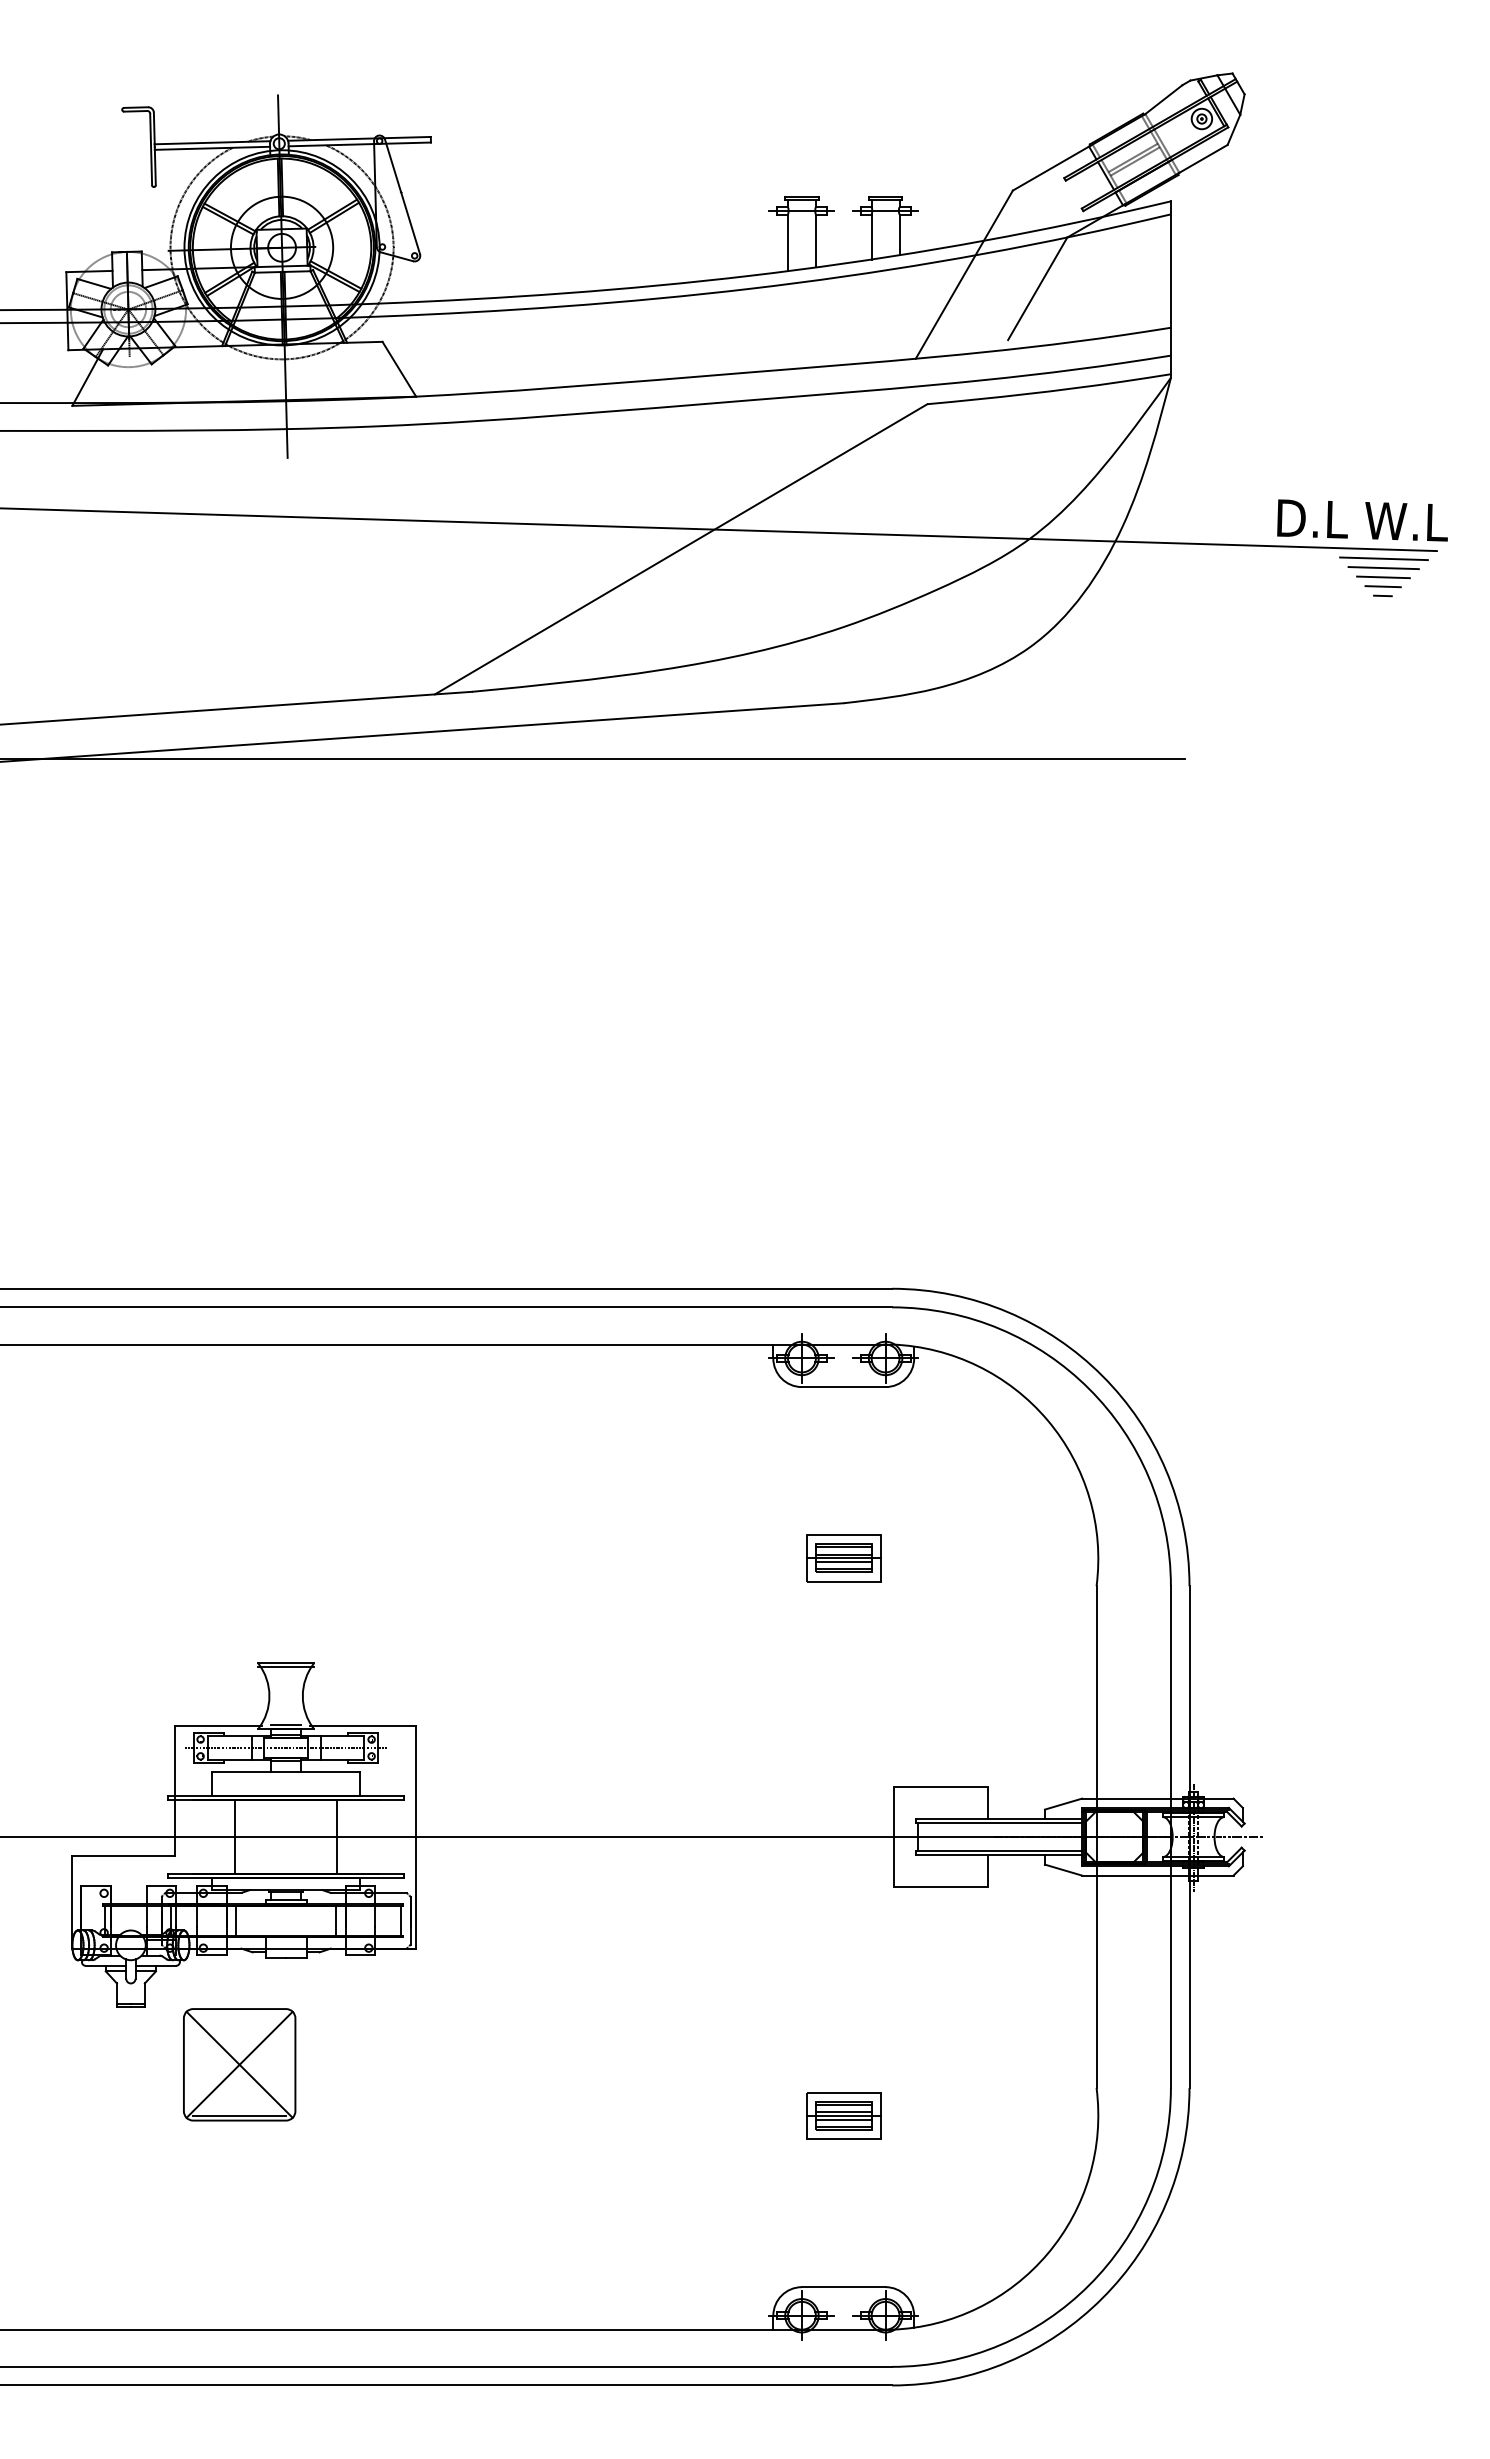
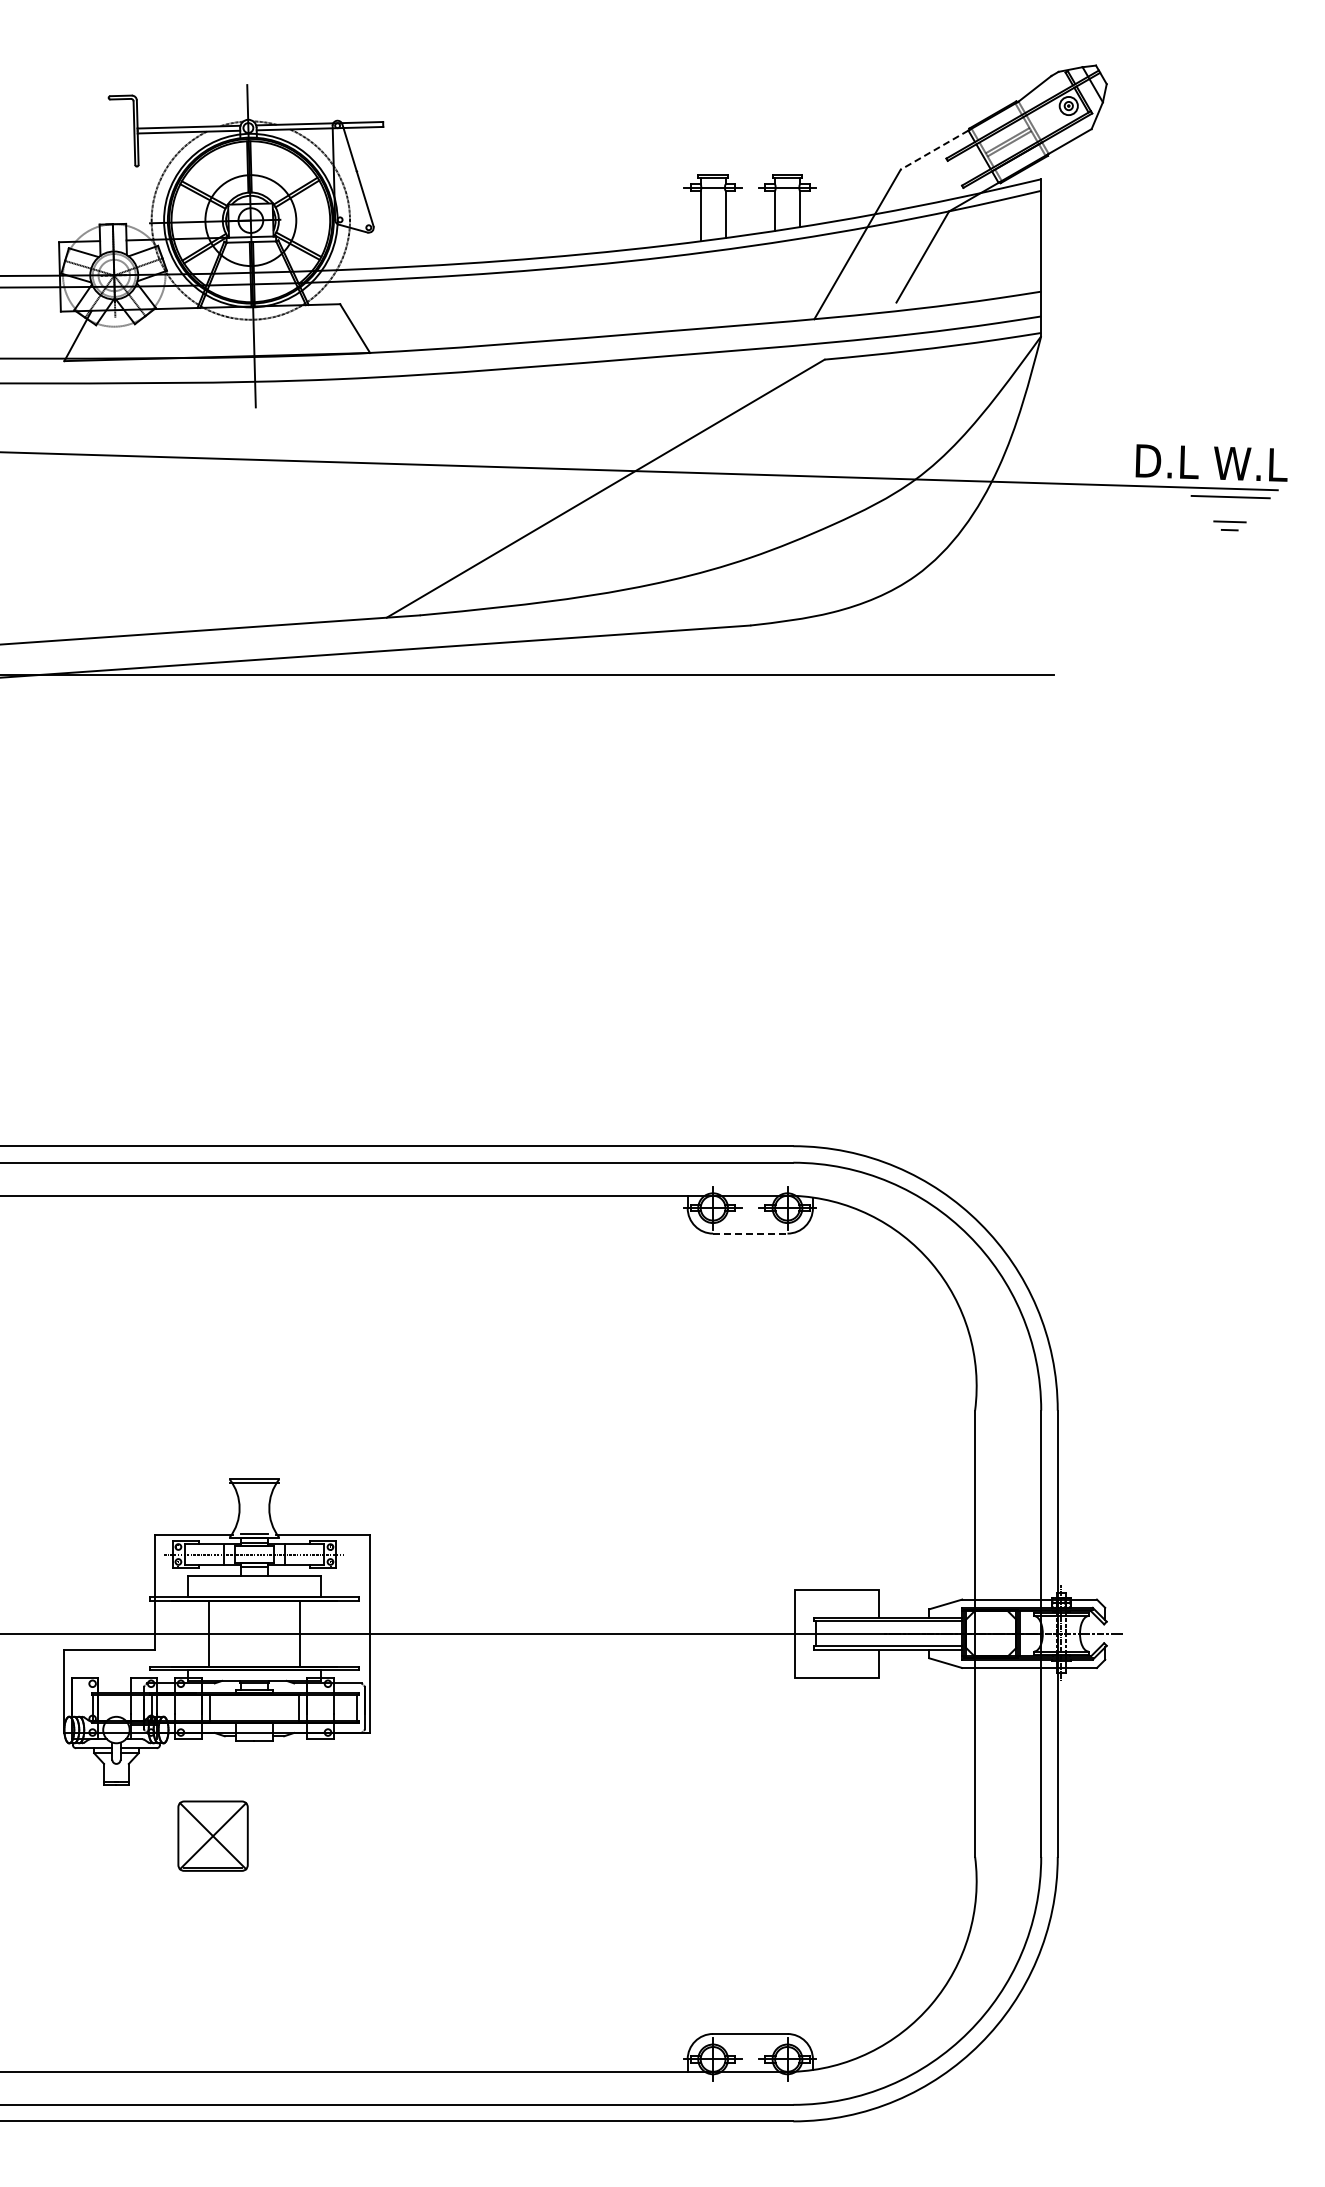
line: (1050, 169) -> (934, 150), solid -> dashed
line: (1383, 568) -> (1230, 505), removed
line: (1382, 577) -> (1229, 513), removed
line: (843, 1386) -> (750, 1233), solid -> dashed
part: (842, 1557) -> (749, 1385), removed
part: (238, 2063) -> (212, 1835), size x0.7
part: (842, 2115) -> (749, 1881), removed

